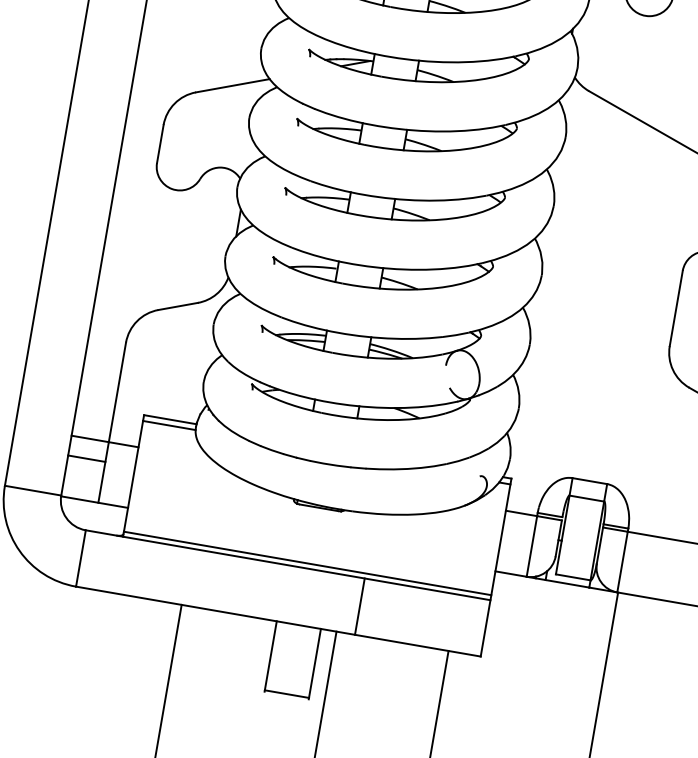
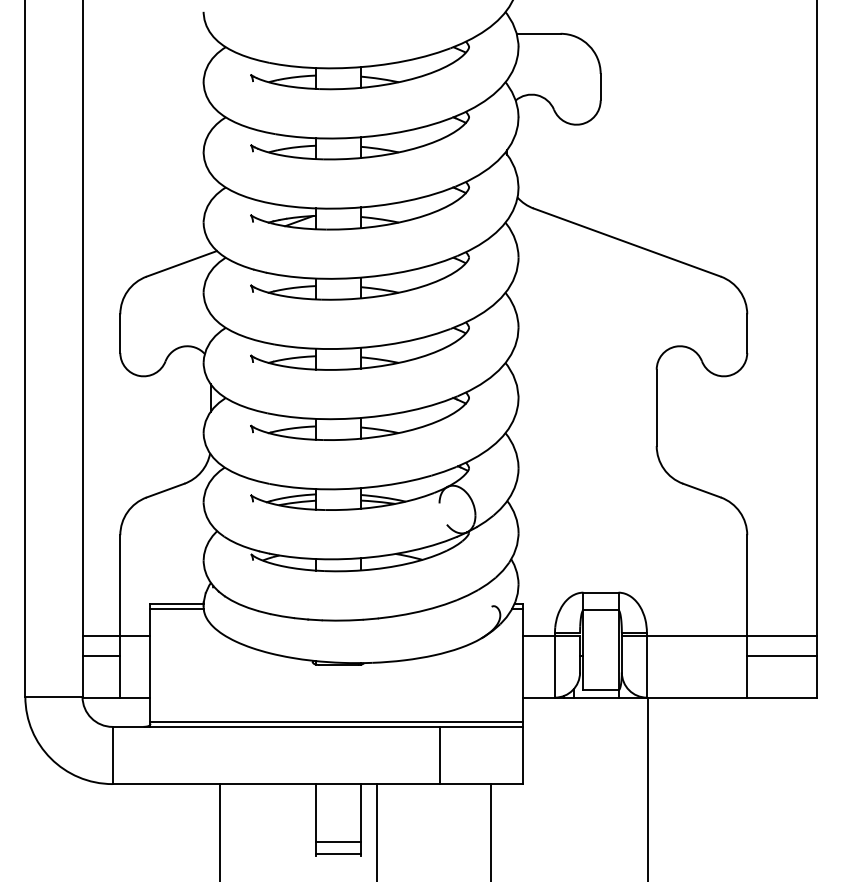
line: (359, 606) -> (439, 755), moved
line: (288, 682) -> (338, 842), added

